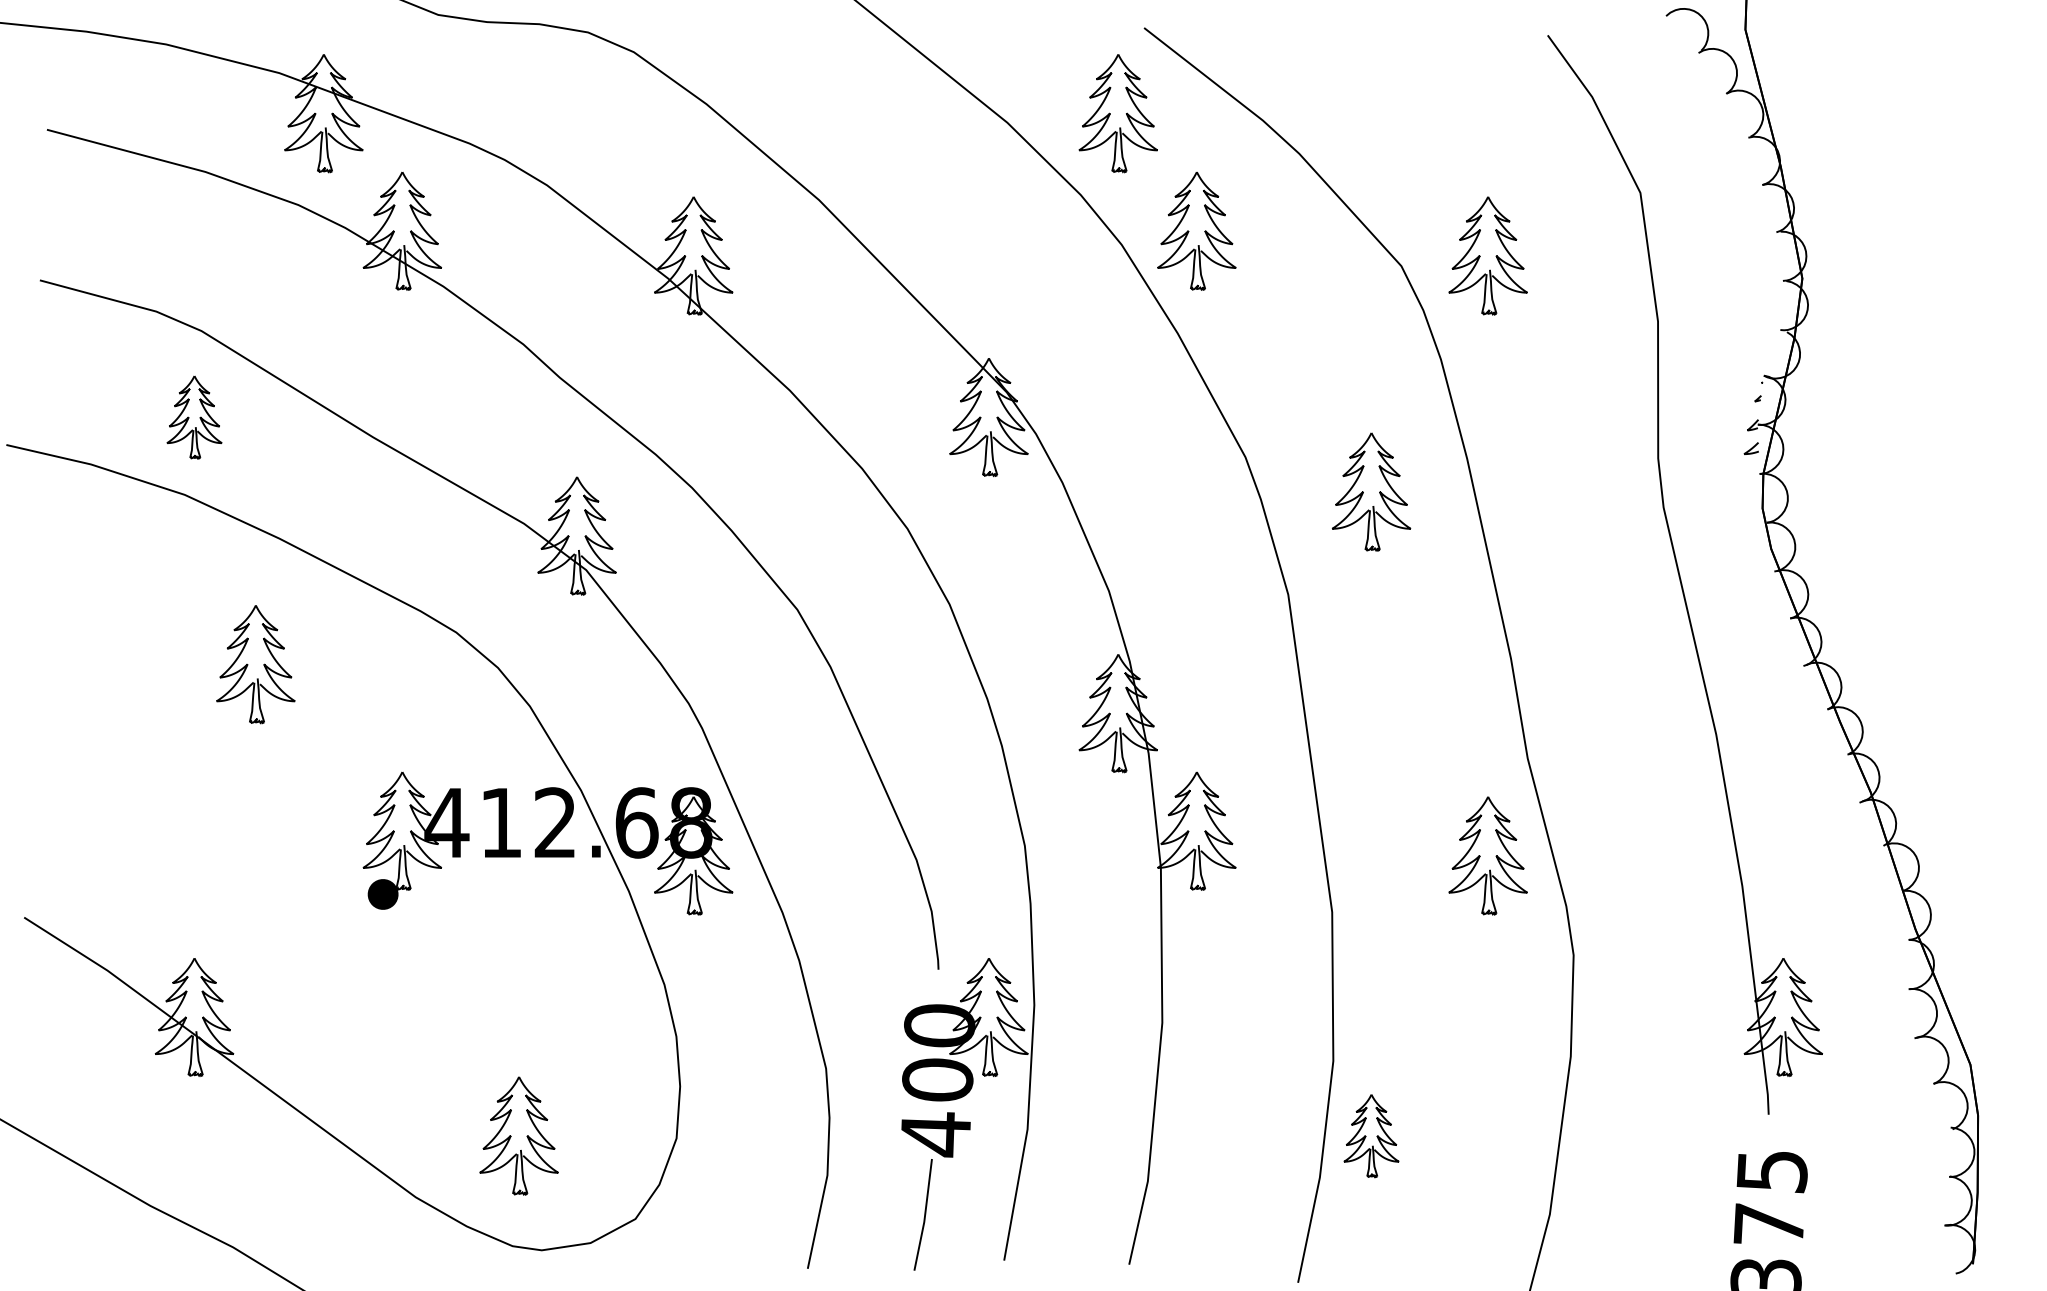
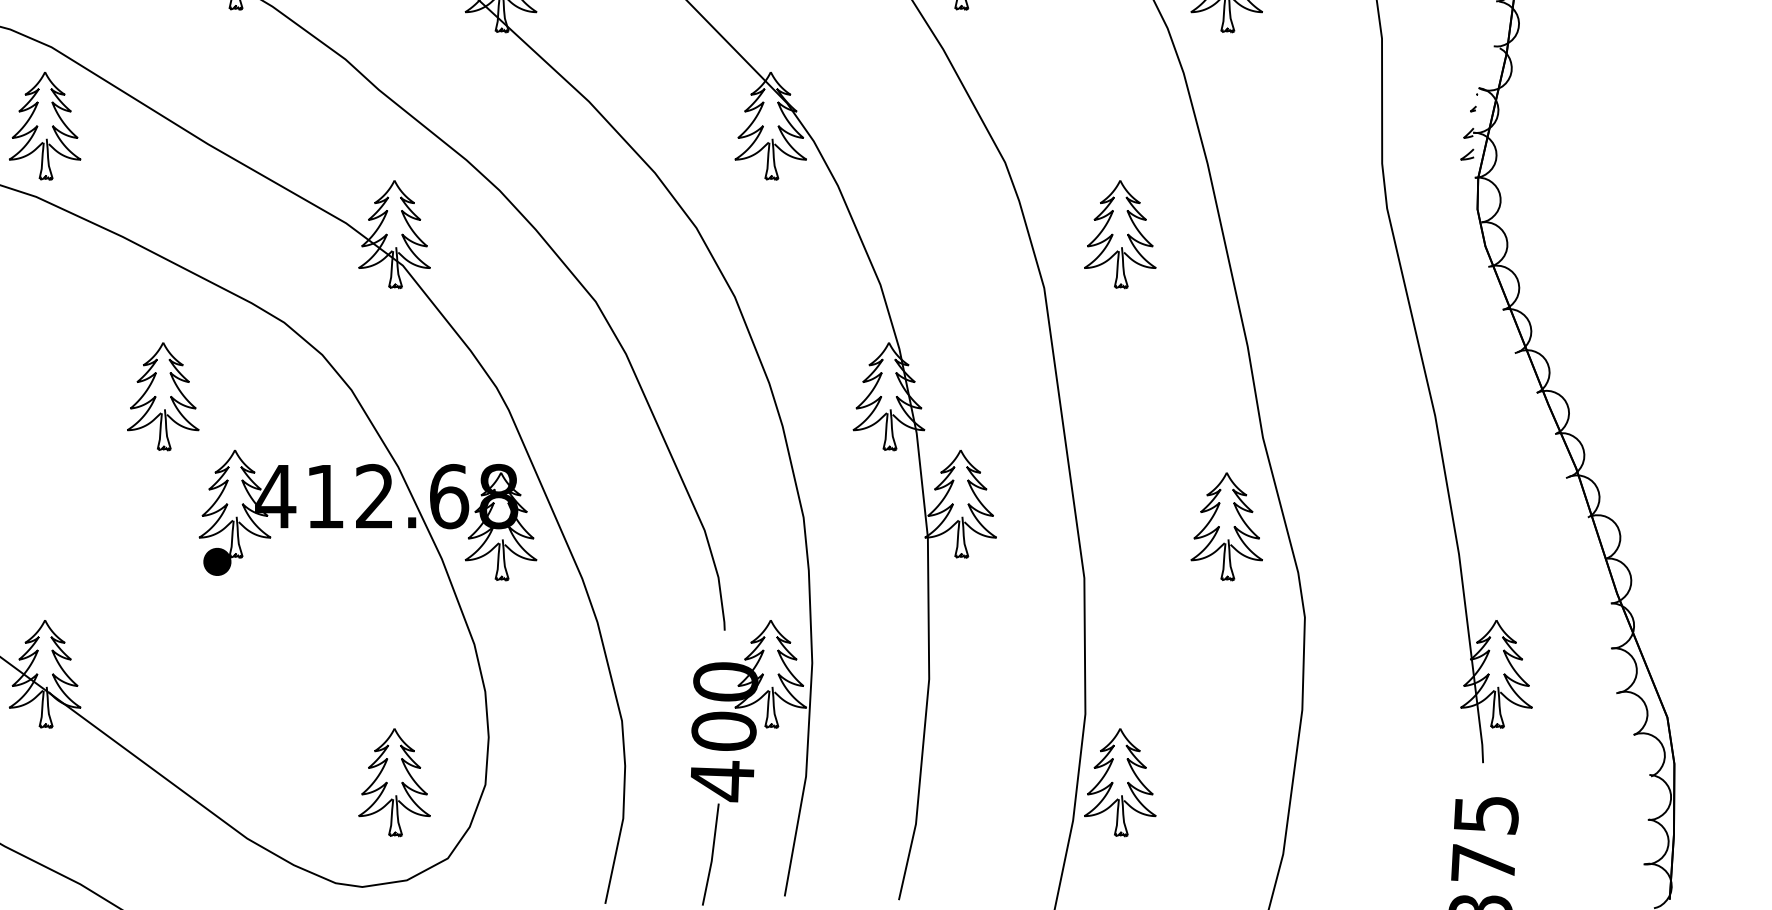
part: (194, 417) -> (45, 126), size x1.43
part: (1371, 491) -> (1120, 234), moved
part: (255, 664) -> (162, 396), moved
part: (518, 1135) -> (394, 782), moved
part: (1371, 1135) -> (1120, 782), size x1.43

